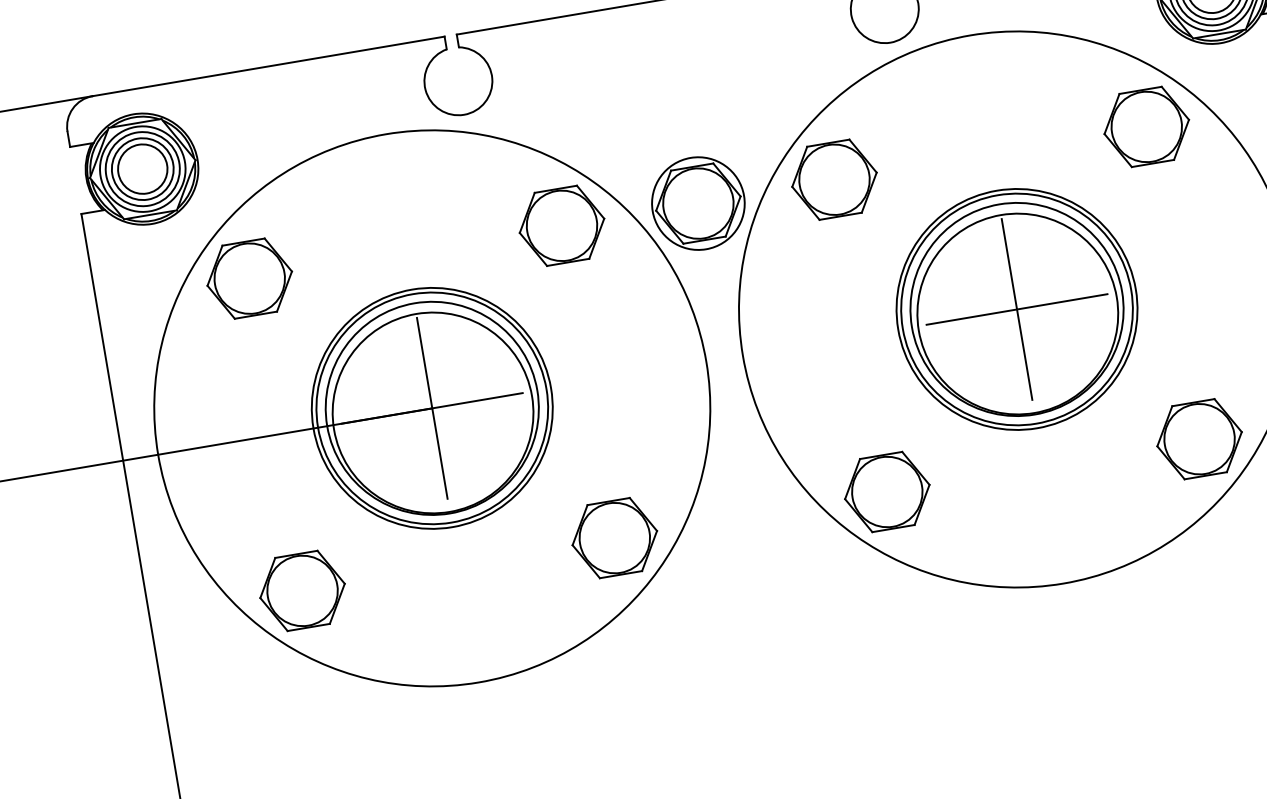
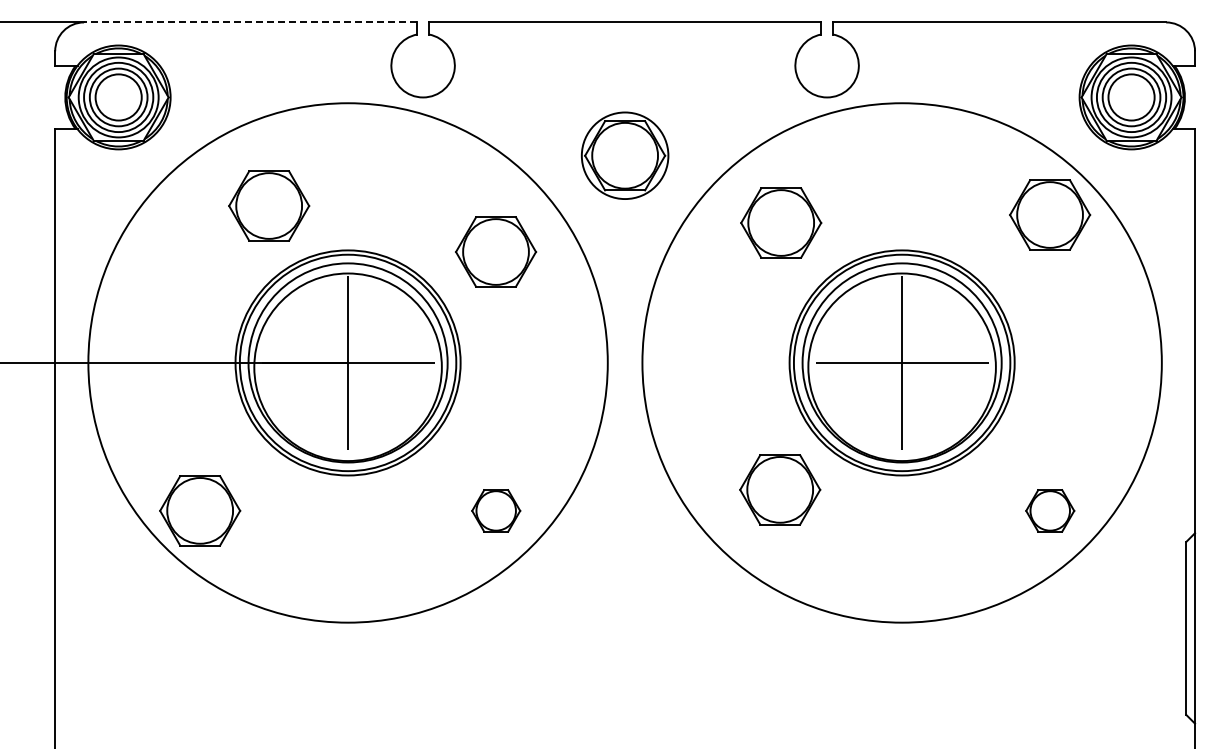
line: (268, 66) -> (250, 22), solid -> dashed
part: (834, 179) -> (781, 222), moved
part: (698, 203) -> (625, 155), moved
part: (562, 225) -> (496, 251), moved
part: (250, 278) -> (269, 205), moved
part: (1199, 438) -> (1050, 510), size x0.6
part: (887, 491) -> (780, 489), moved
part: (615, 537) -> (496, 510), size x0.6

